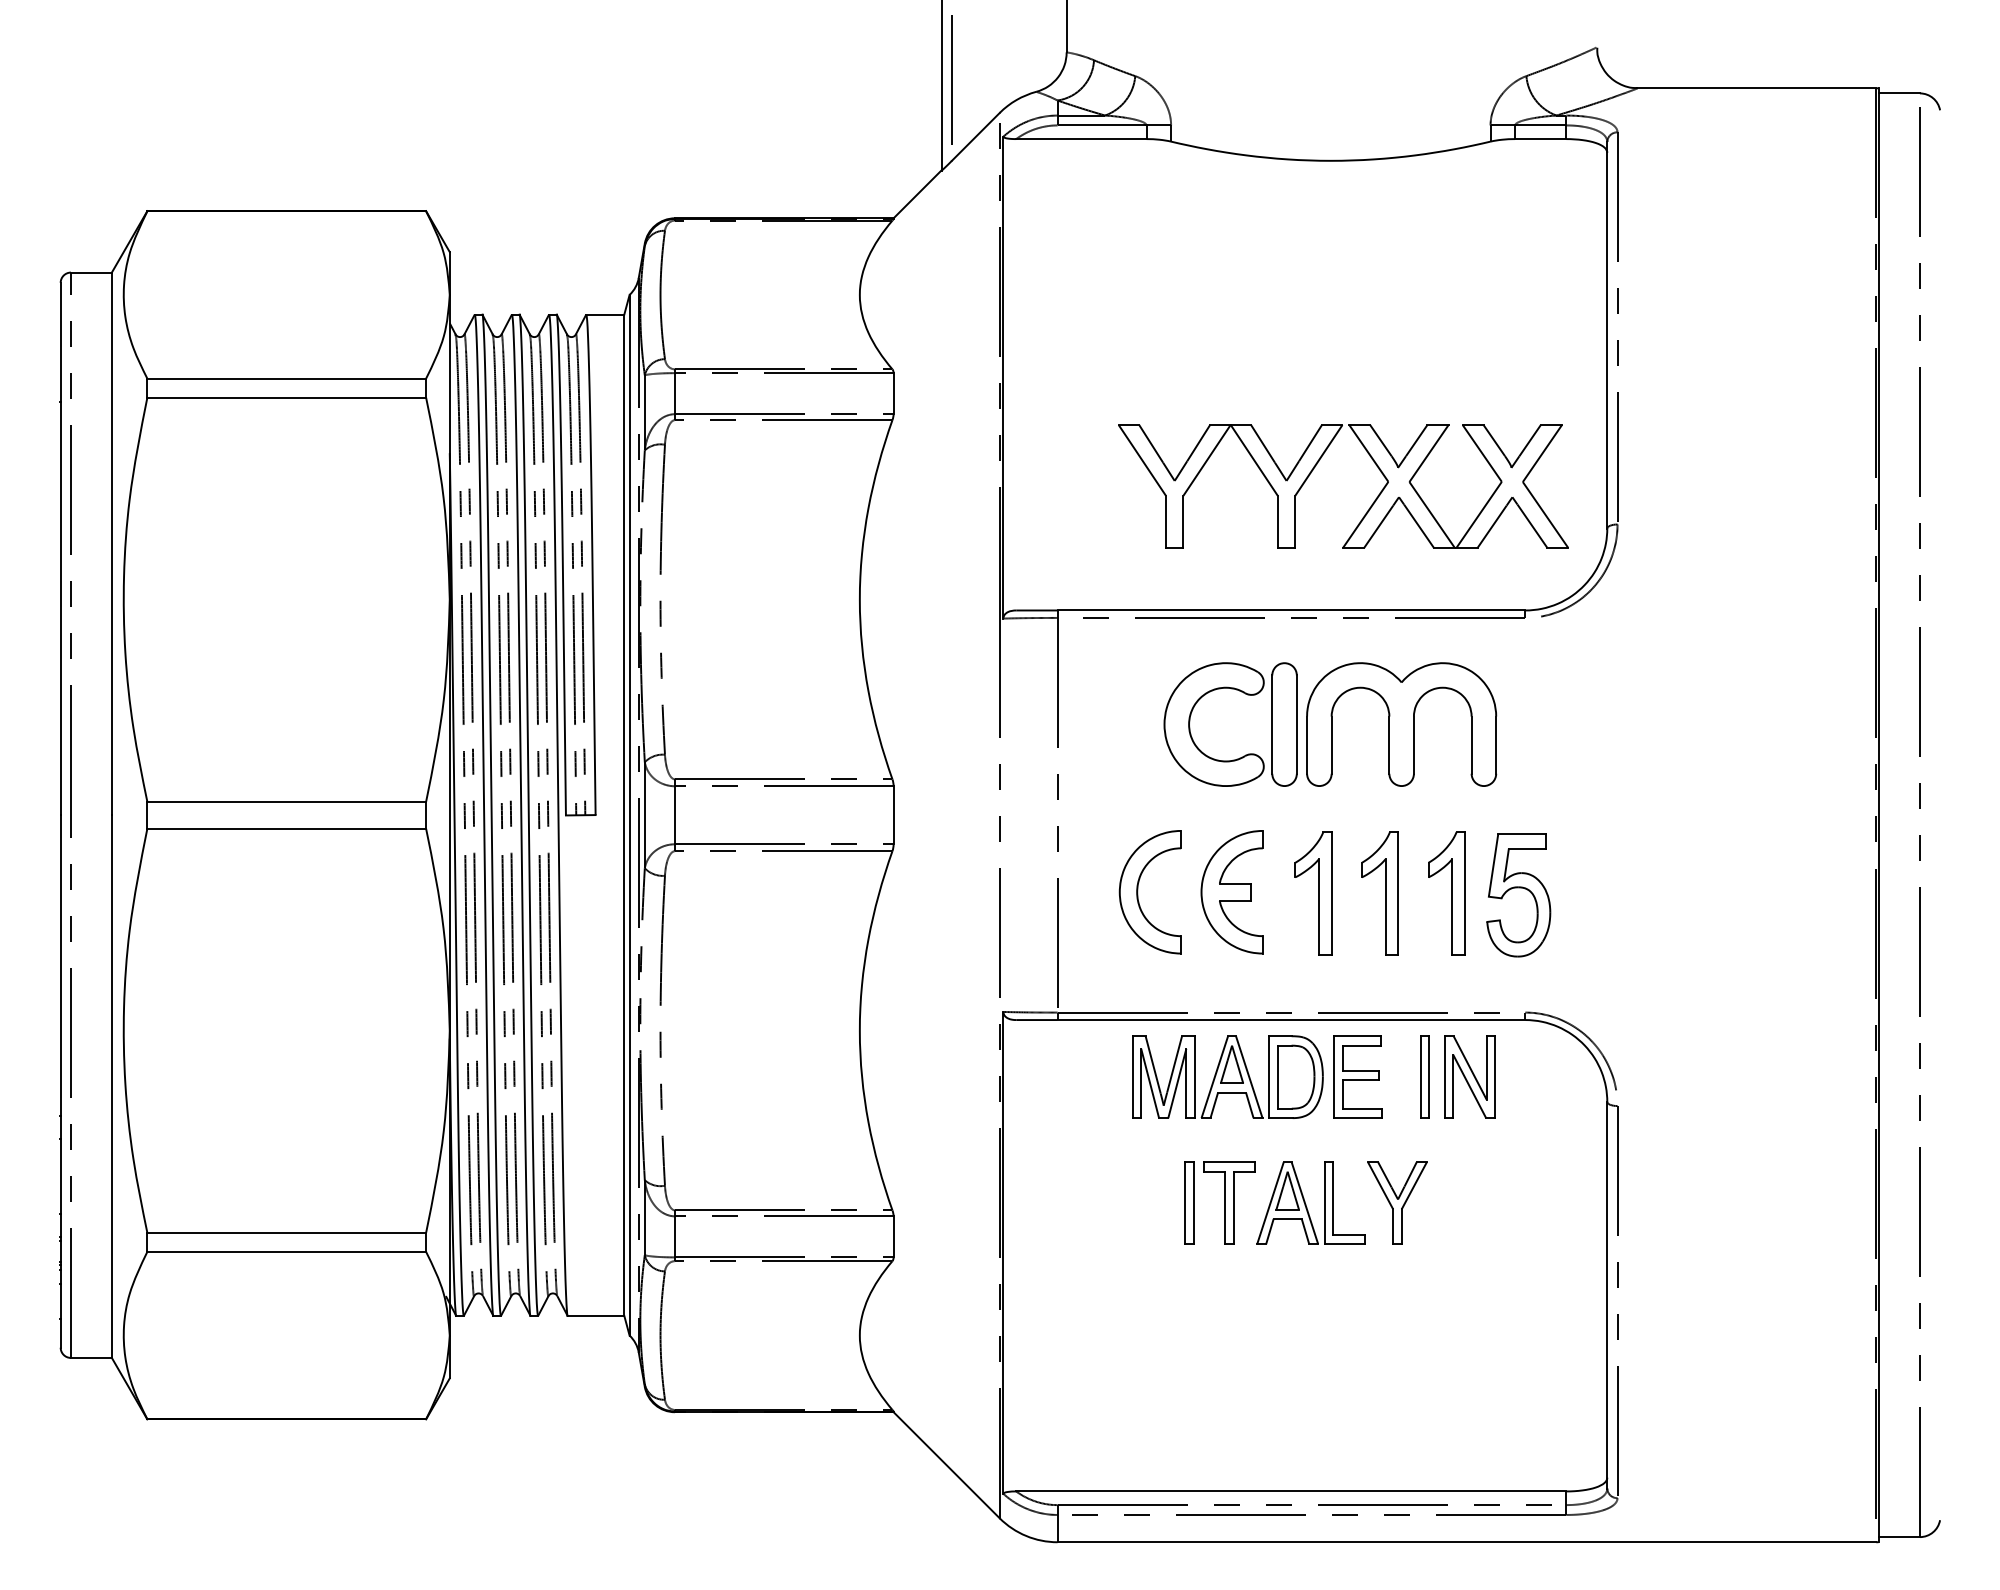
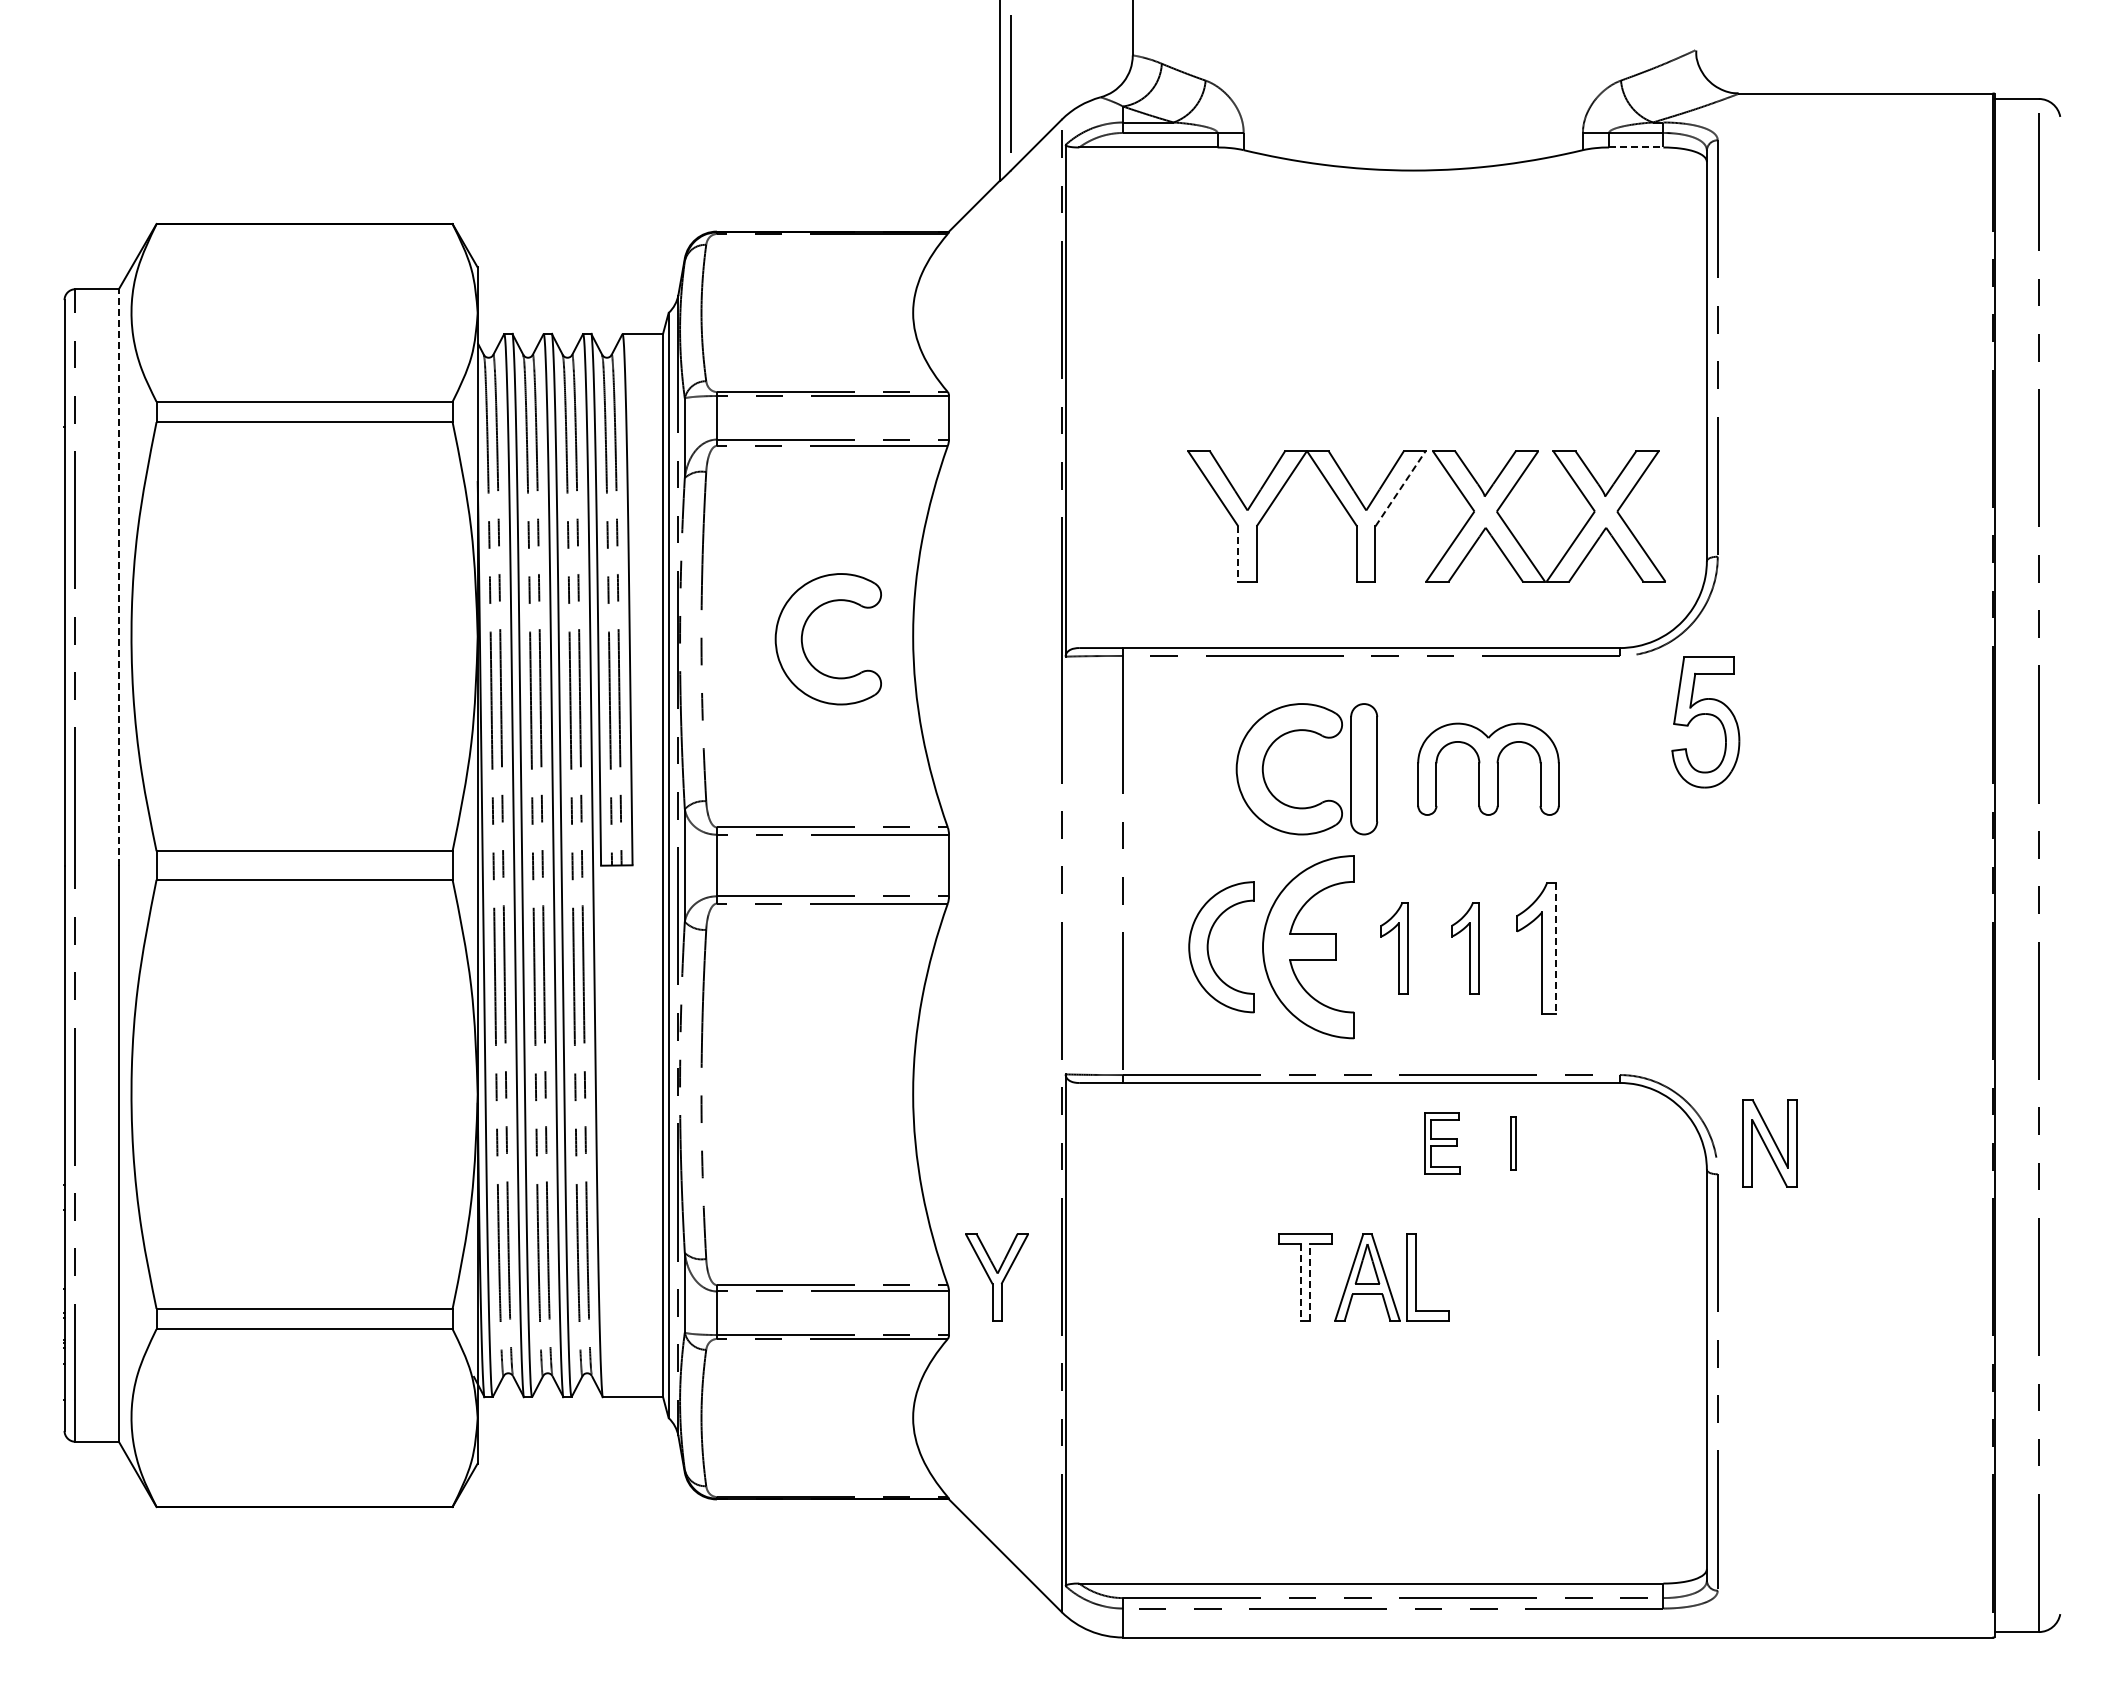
line: (1541, 139) -> (1636, 147), solid -> dashed
line: (1318, 460) -> (1400, 488), solid -> dashed
line: (1166, 522) -> (1238, 554), solid -> dashed
line: (111, 543) -> (118, 576), solid -> dashed
part: (756, 607) -> (803, 644), added
part: (1401, 724) -> (1488, 769), size x0.7
part: (1521, 888) -> (1708, 715), moved
part: (1232, 892) -> (1308, 947), size x1.4
part: (1313, 893) -> (1394, 948), size x0.7
part: (1379, 893) -> (1465, 948), size x0.7
line: (1464, 894) -> (1555, 949), solid -> dashed
part: (1227, 1077) -> (1303, 1143), removed
part: (1357, 1077) -> (1441, 1143), size x0.7
part: (1425, 1077) -> (1513, 1143), size x0.6
part: (1469, 1077) -> (1769, 1143), moved
part: (1189, 1203) -> (1263, 1277), removed
part: (1396, 1203) -> (996, 1277), moved
line: (1234, 1207) -> (1310, 1282), solid -> dashed
line: (1225, 1208) -> (1301, 1283), solid -> dashed

